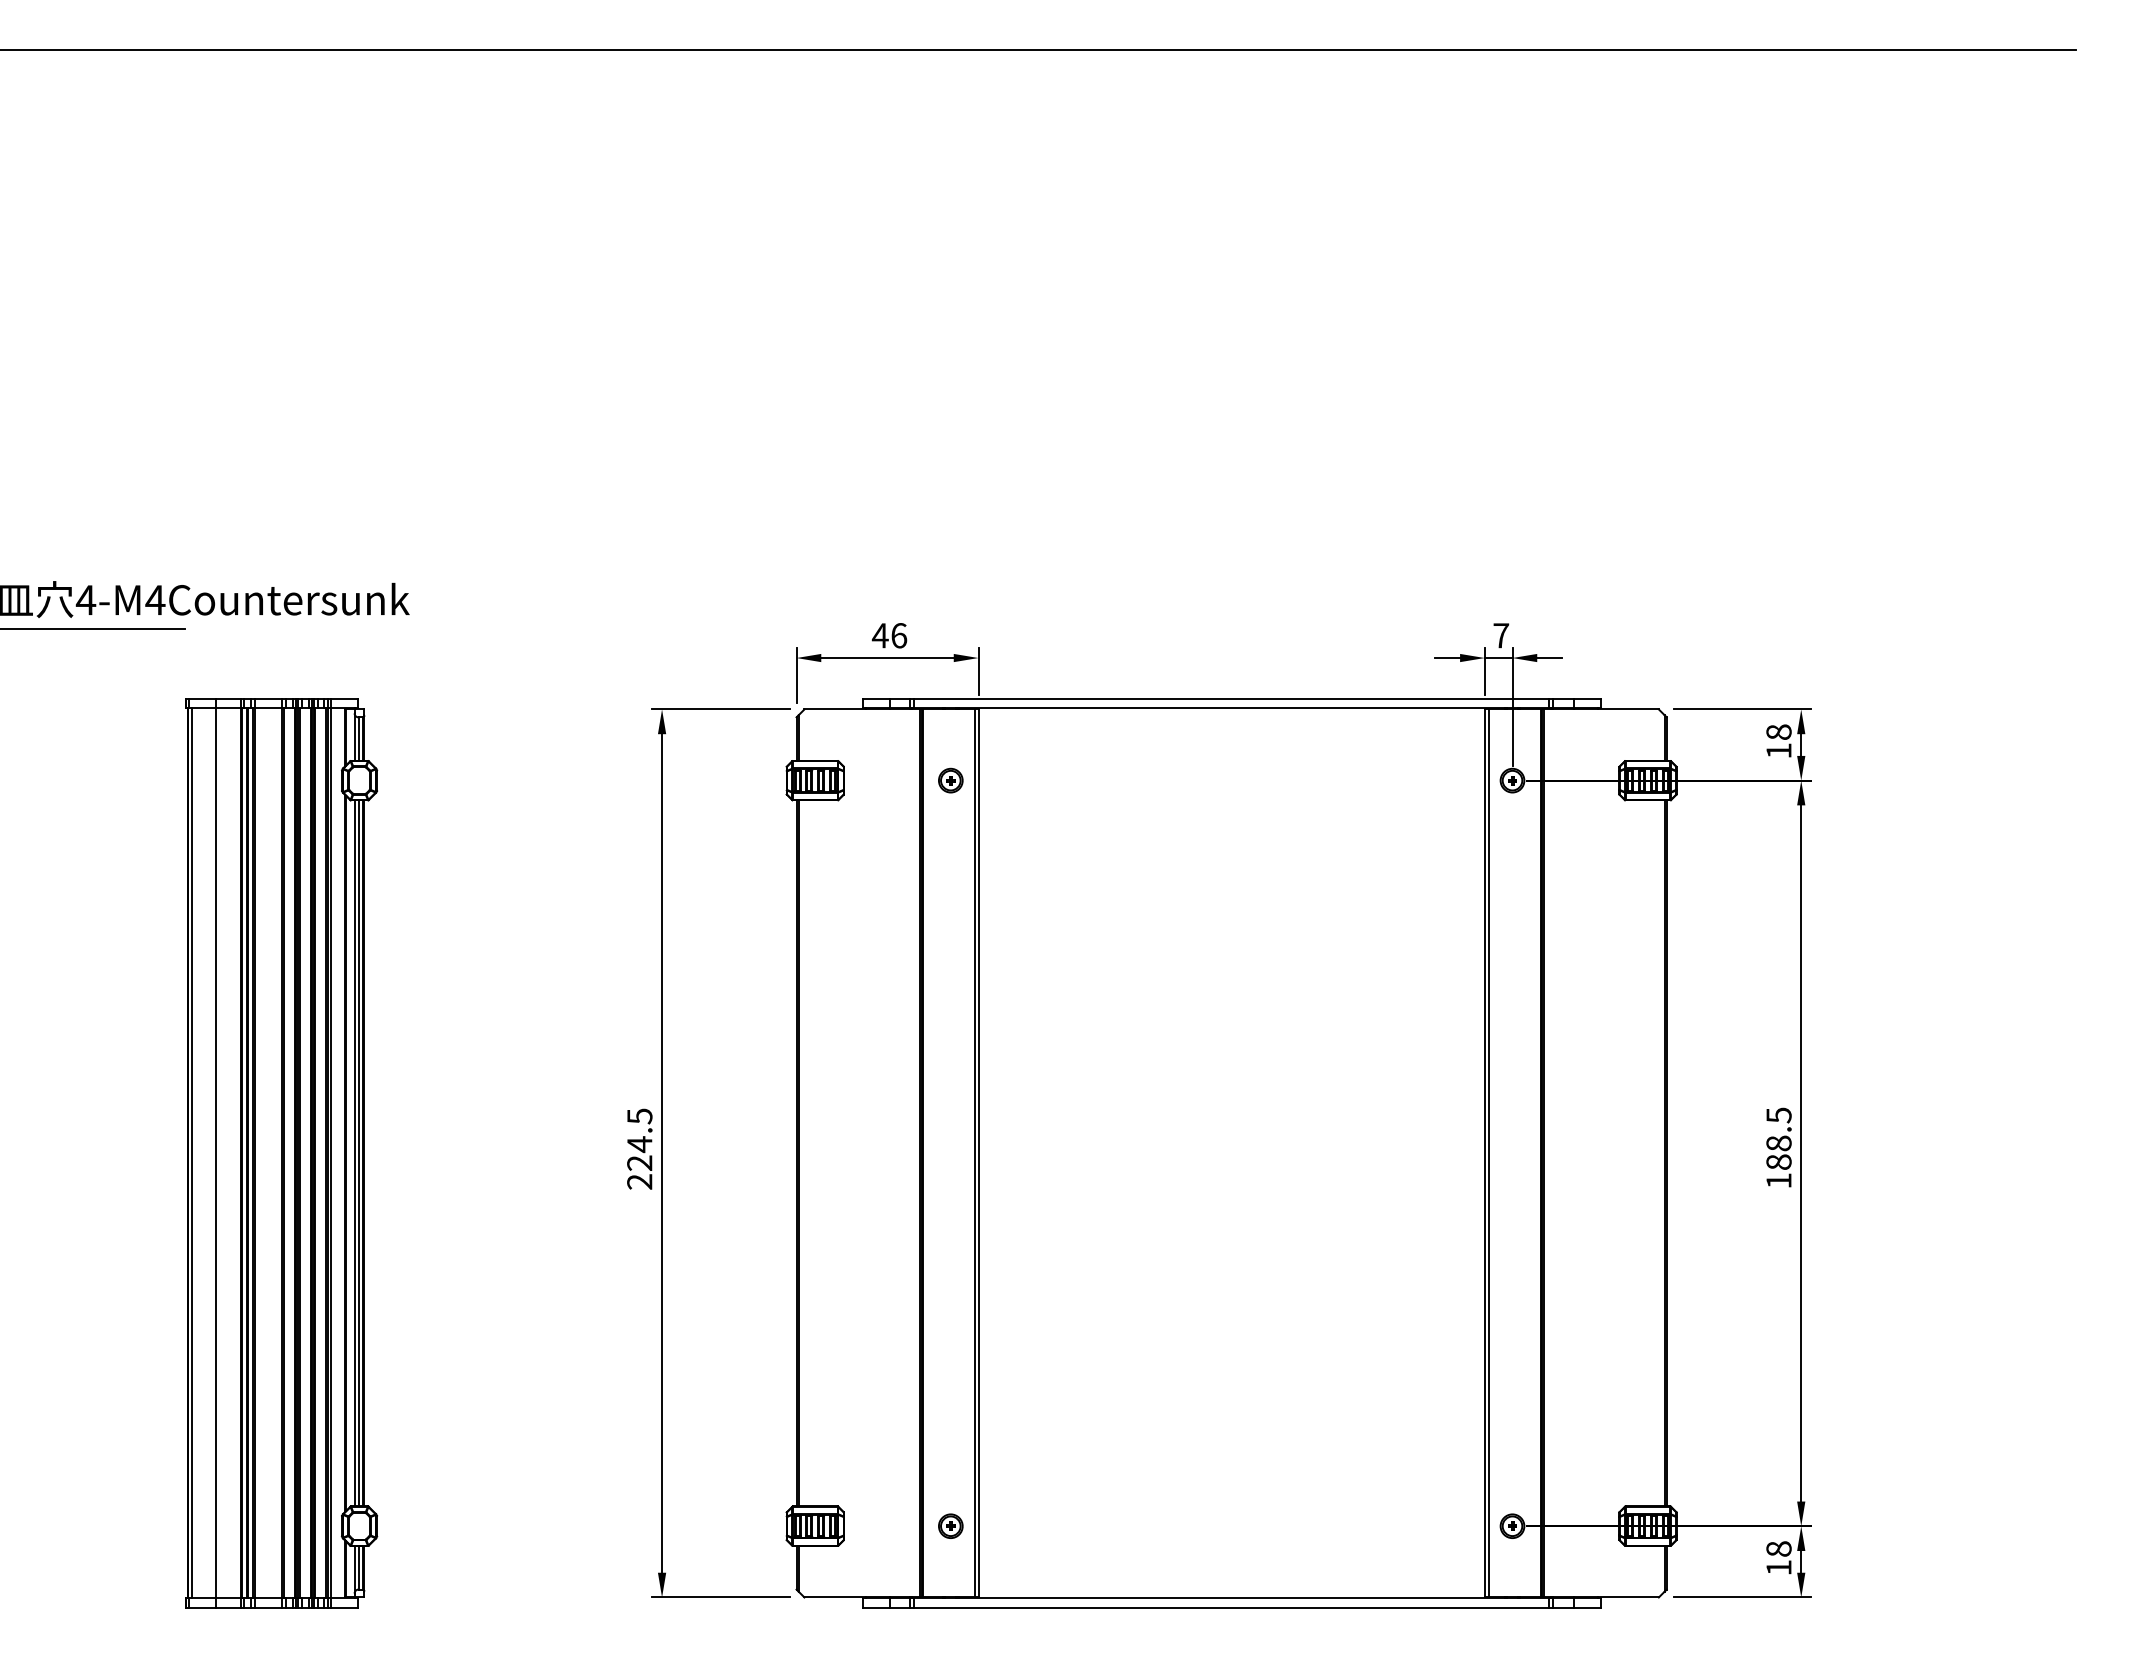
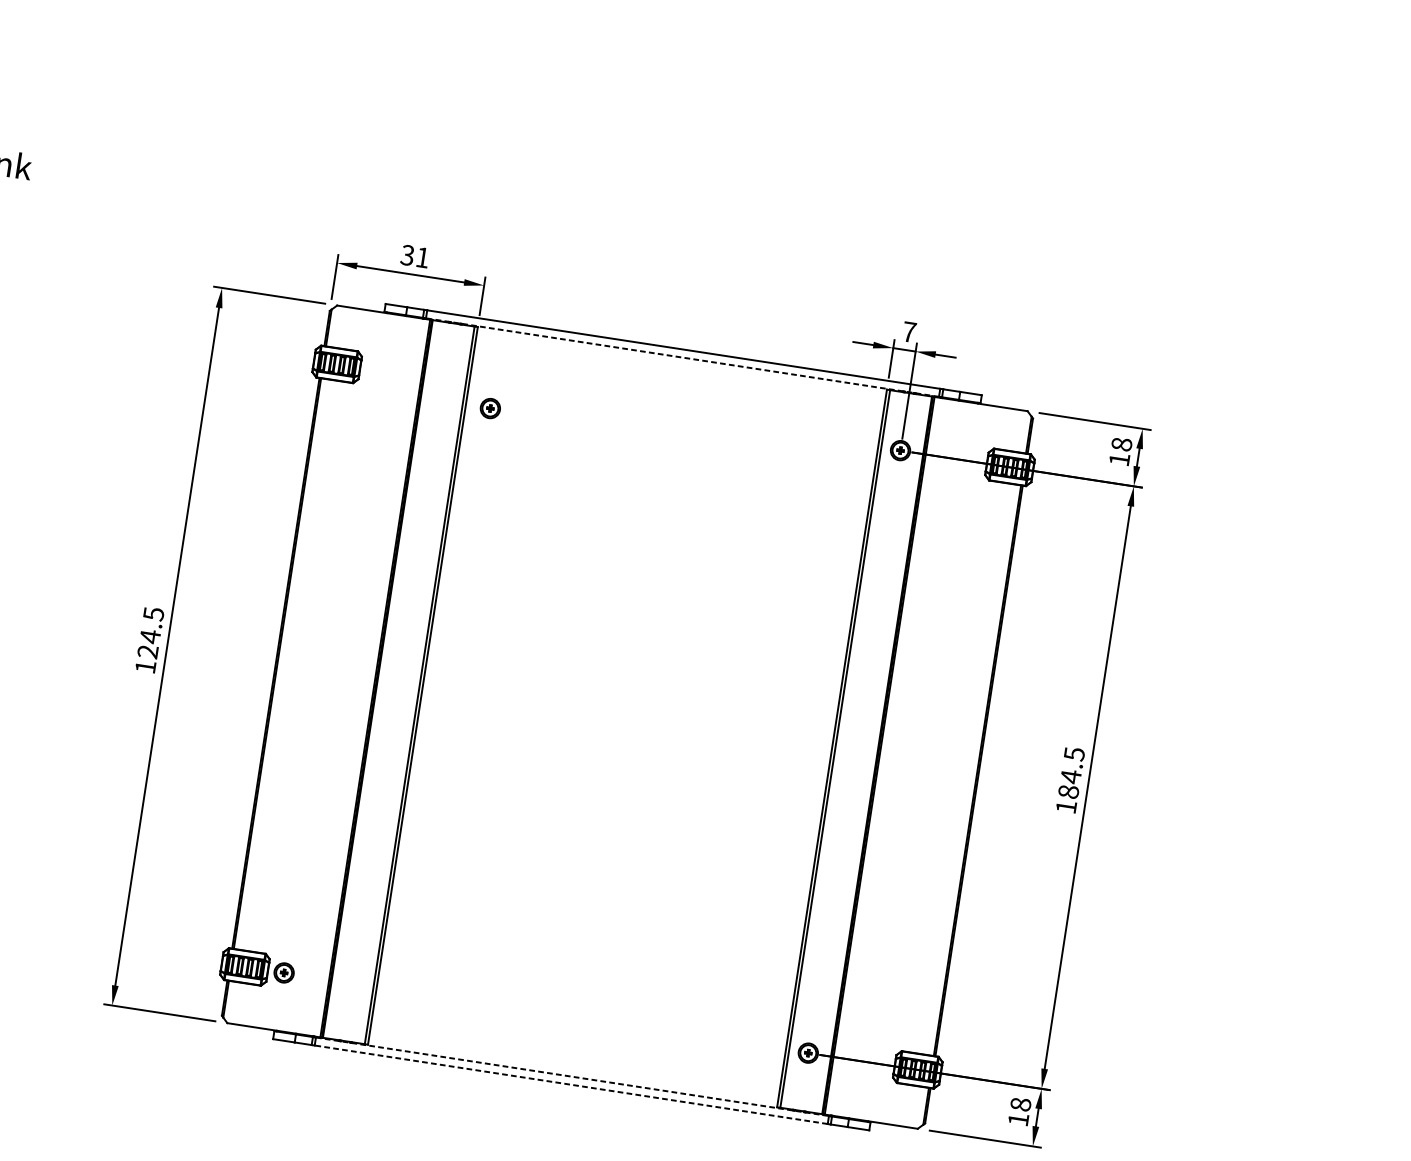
text: (889, 635) -> (415, 256), 46 -> 31
line: (1231, 708) -> (682, 357), solid -> dashed
part: (950, 780) -> (490, 408), moved
text: (1778, 1143) -> (1070, 776), 188.5 -> 184.5
text: (639, 1181) -> (145, 666), 224.5 -> 124.5
part: (950, 1525) -> (283, 972), moved
line: (1232, 1598) -> (573, 1076), solid -> dashed
line: (1231, 1608) -> (571, 1084), solid -> dashed

